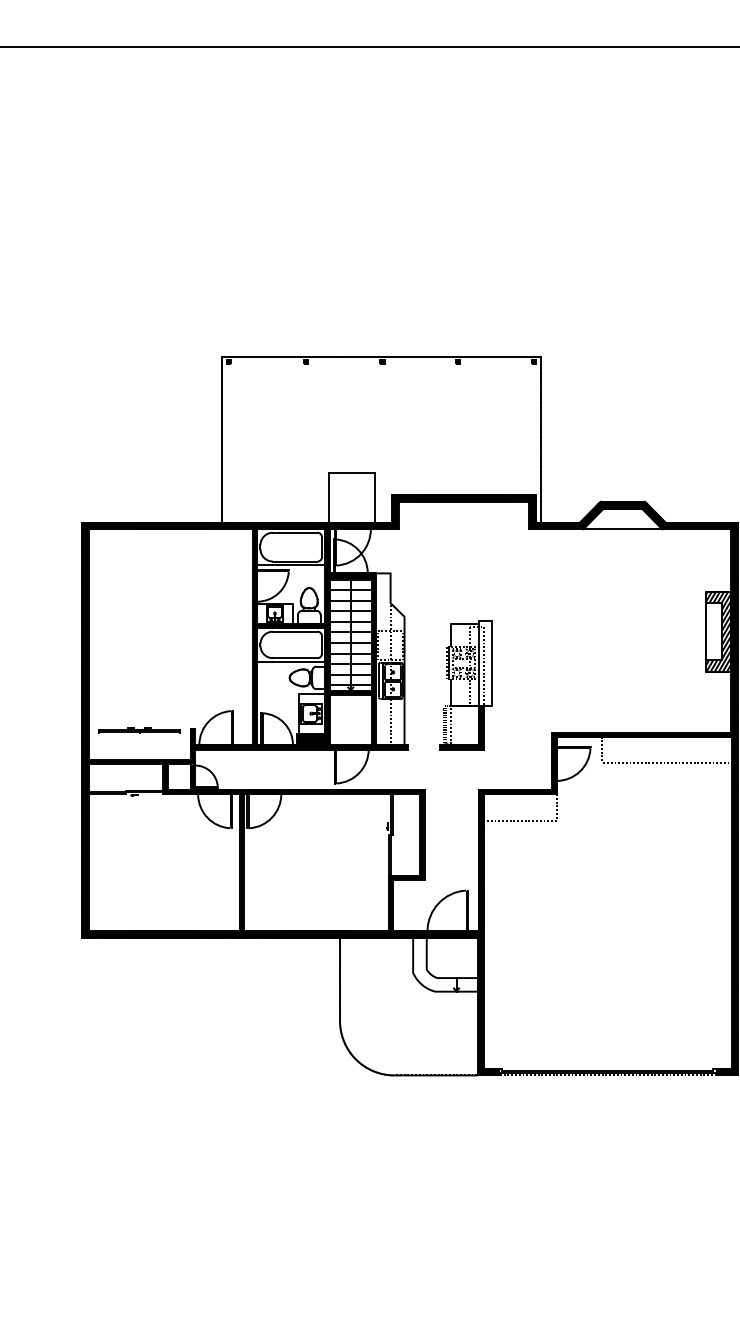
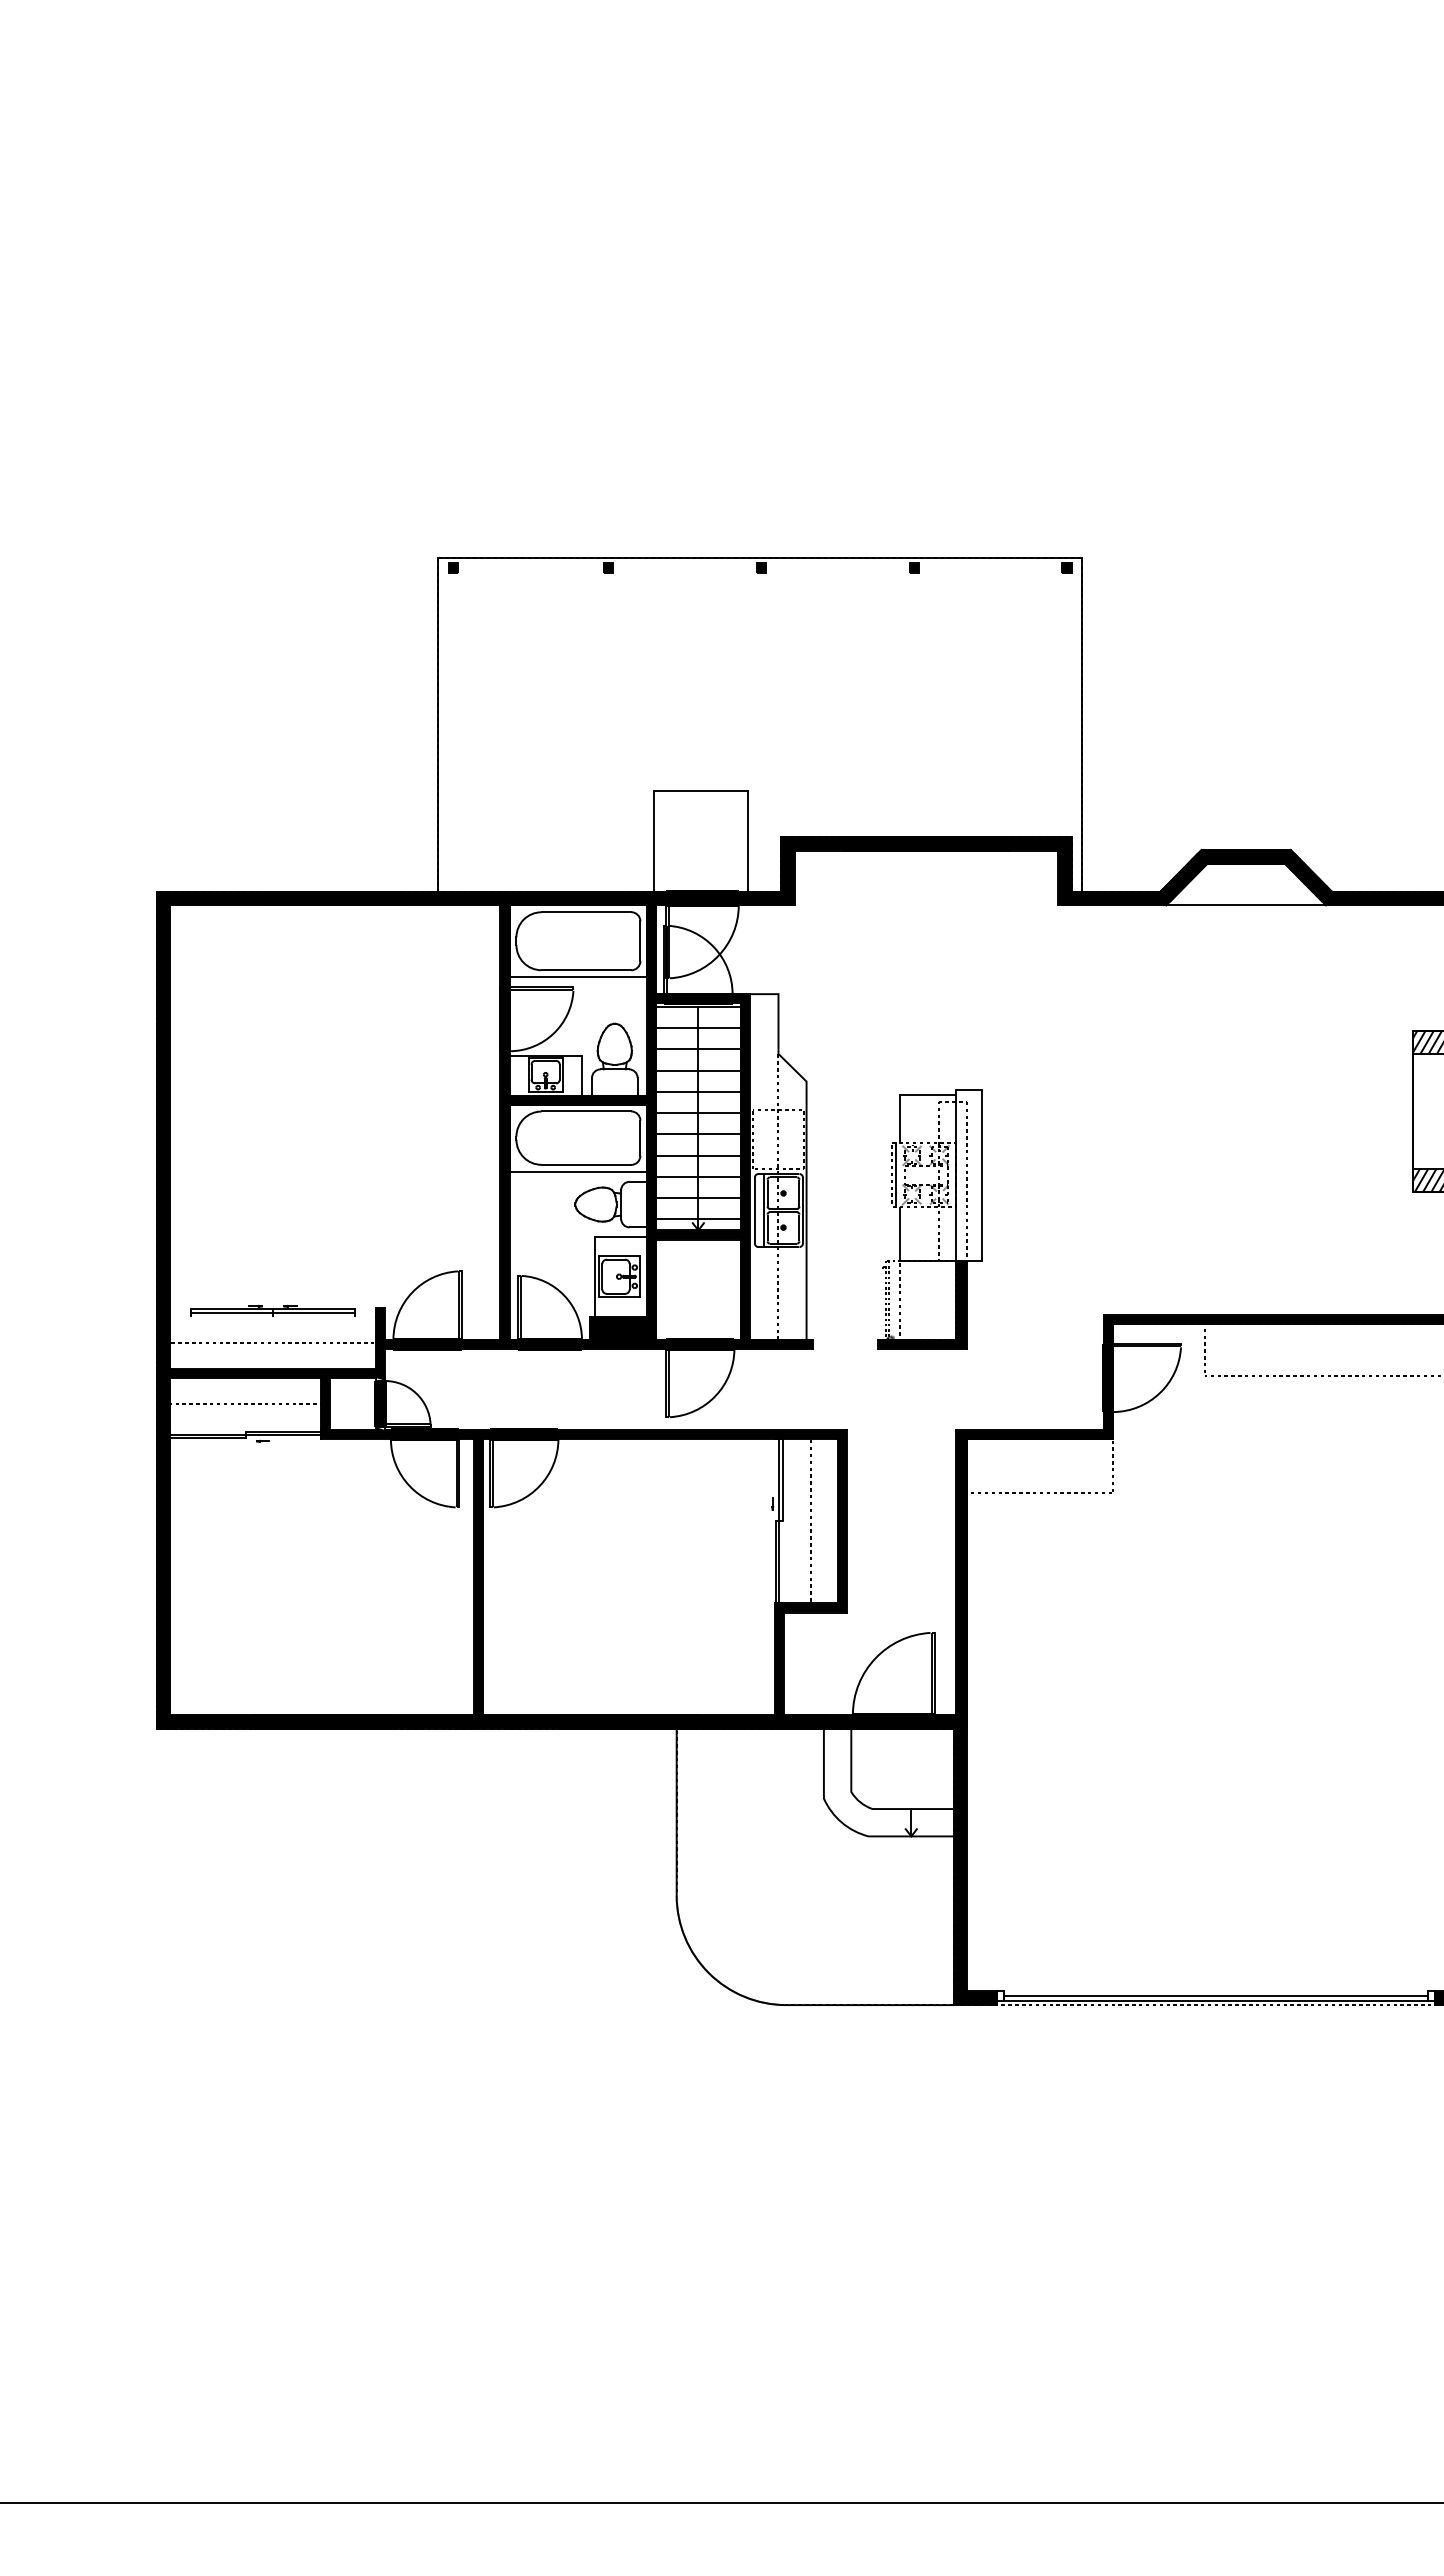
line: (139, 746) -> (272, 1342), added
line: (125, 776) -> (244, 1403), added
line: (406, 834) -> (810, 1519), added

